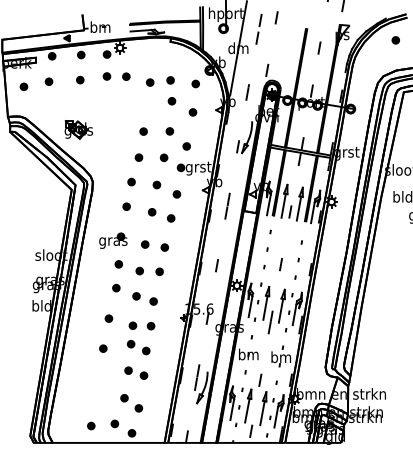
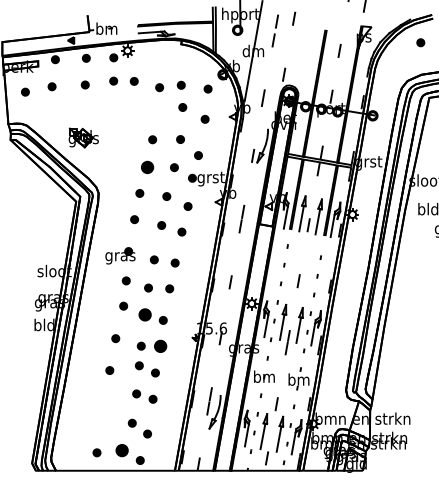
part: (138, 157) -> (147, 167), size x1.6
part: (135, 295) -> (144, 314), size x1.6
part: (151, 326) -> (160, 346), size x1.6
part: (114, 423) -> (121, 450), size x1.6

